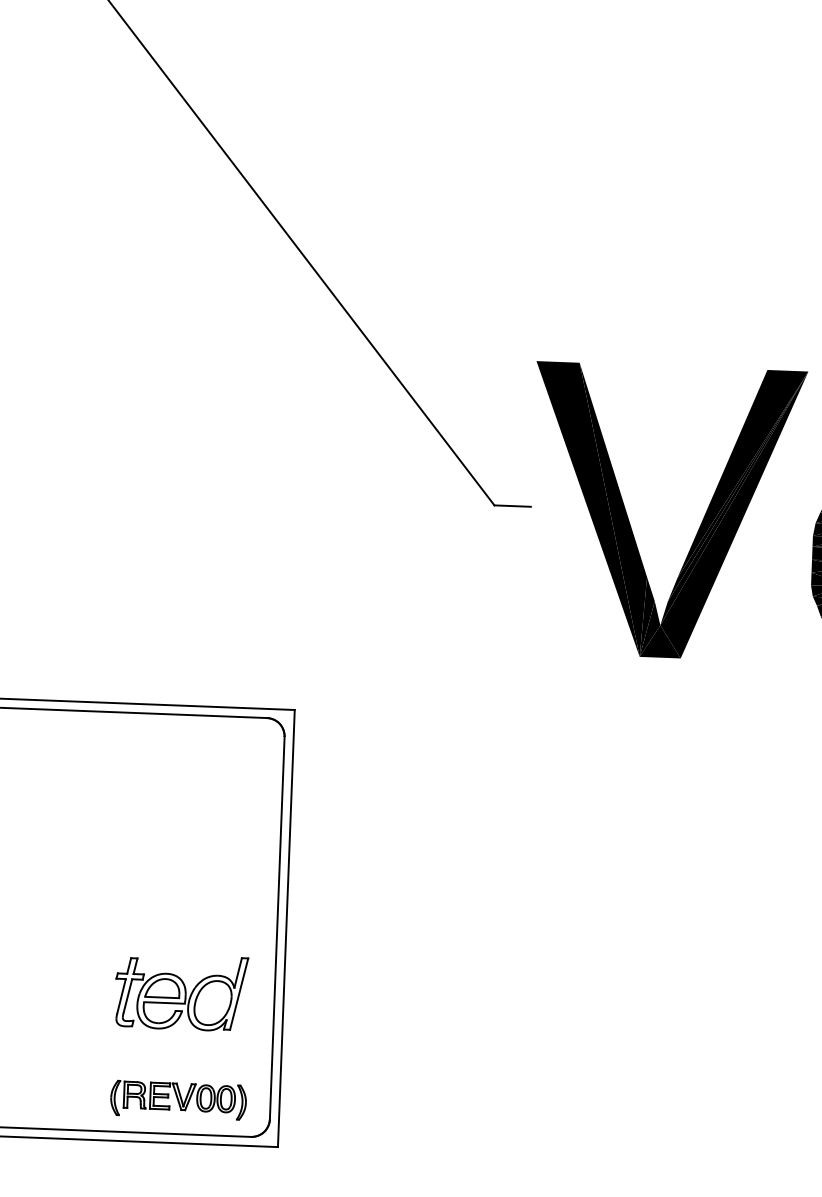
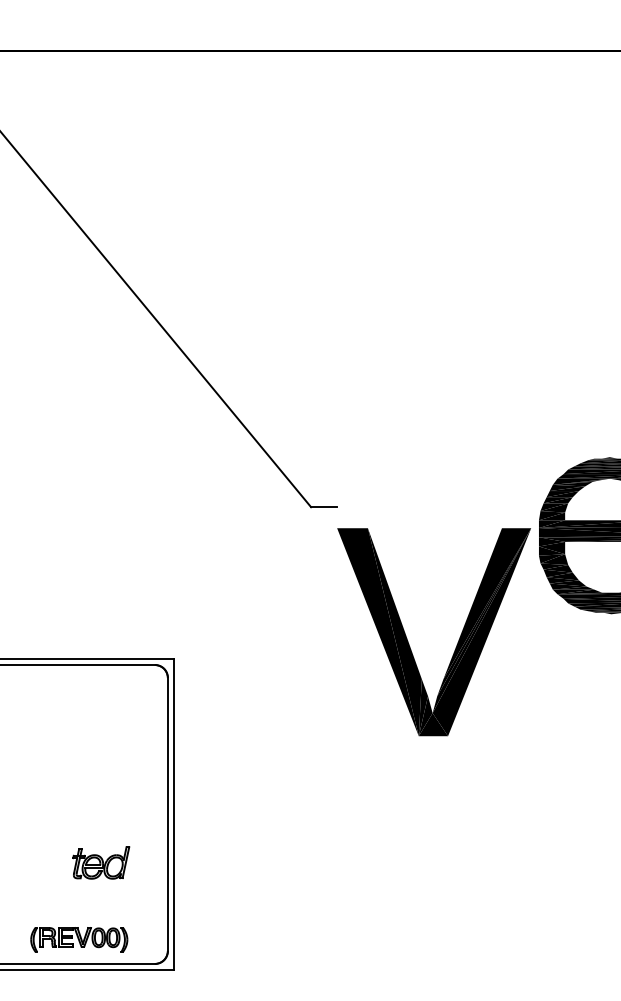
part: (700, 523) -> (458, 639), moved
part: (180, 991) -> (100, 862), size x0.6
part: (178, 1099) -> (79, 939), moved

